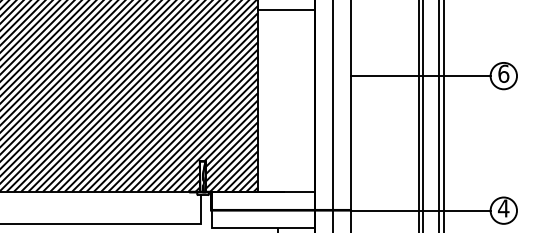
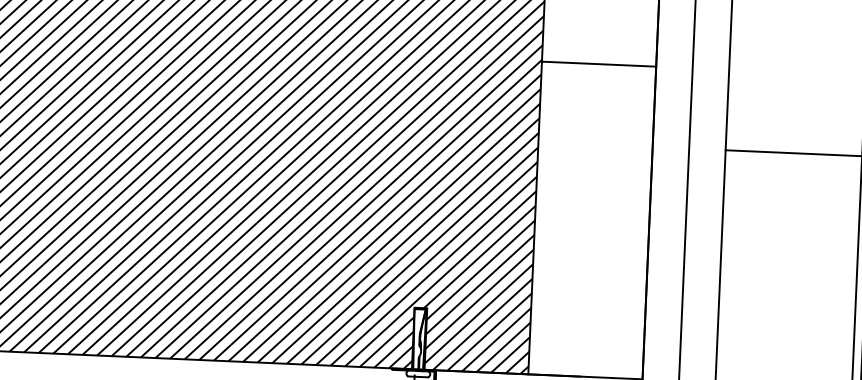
line: (285, 10) -> (597, 65), moved

